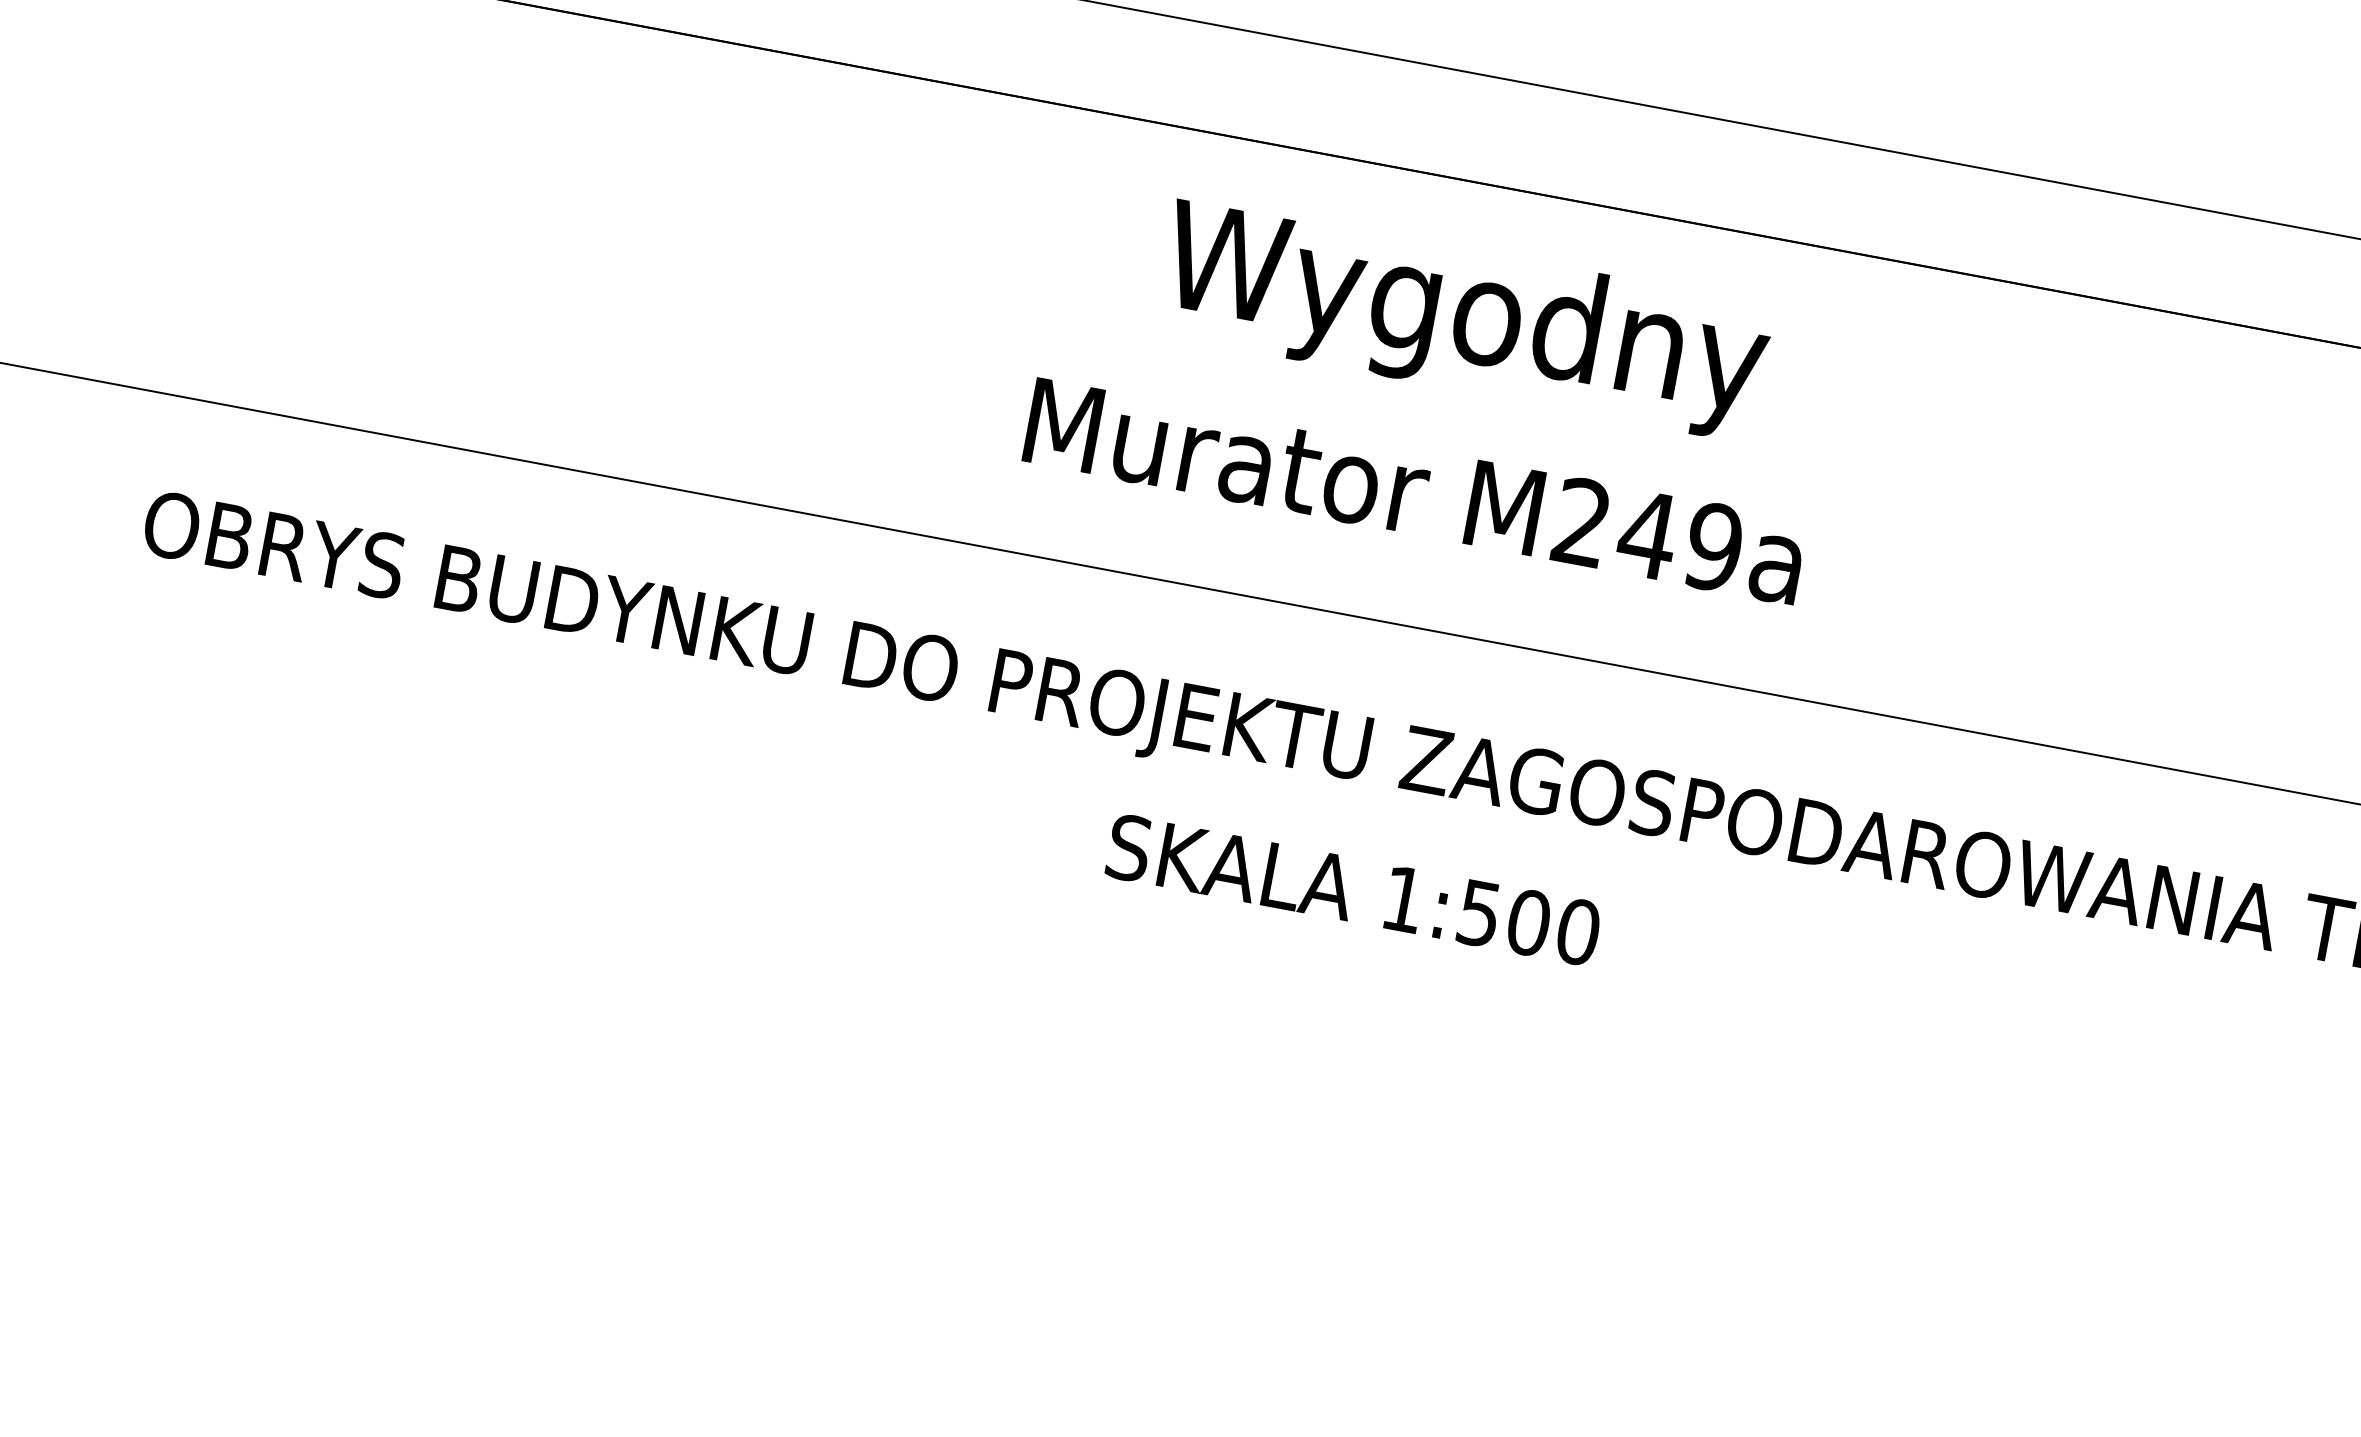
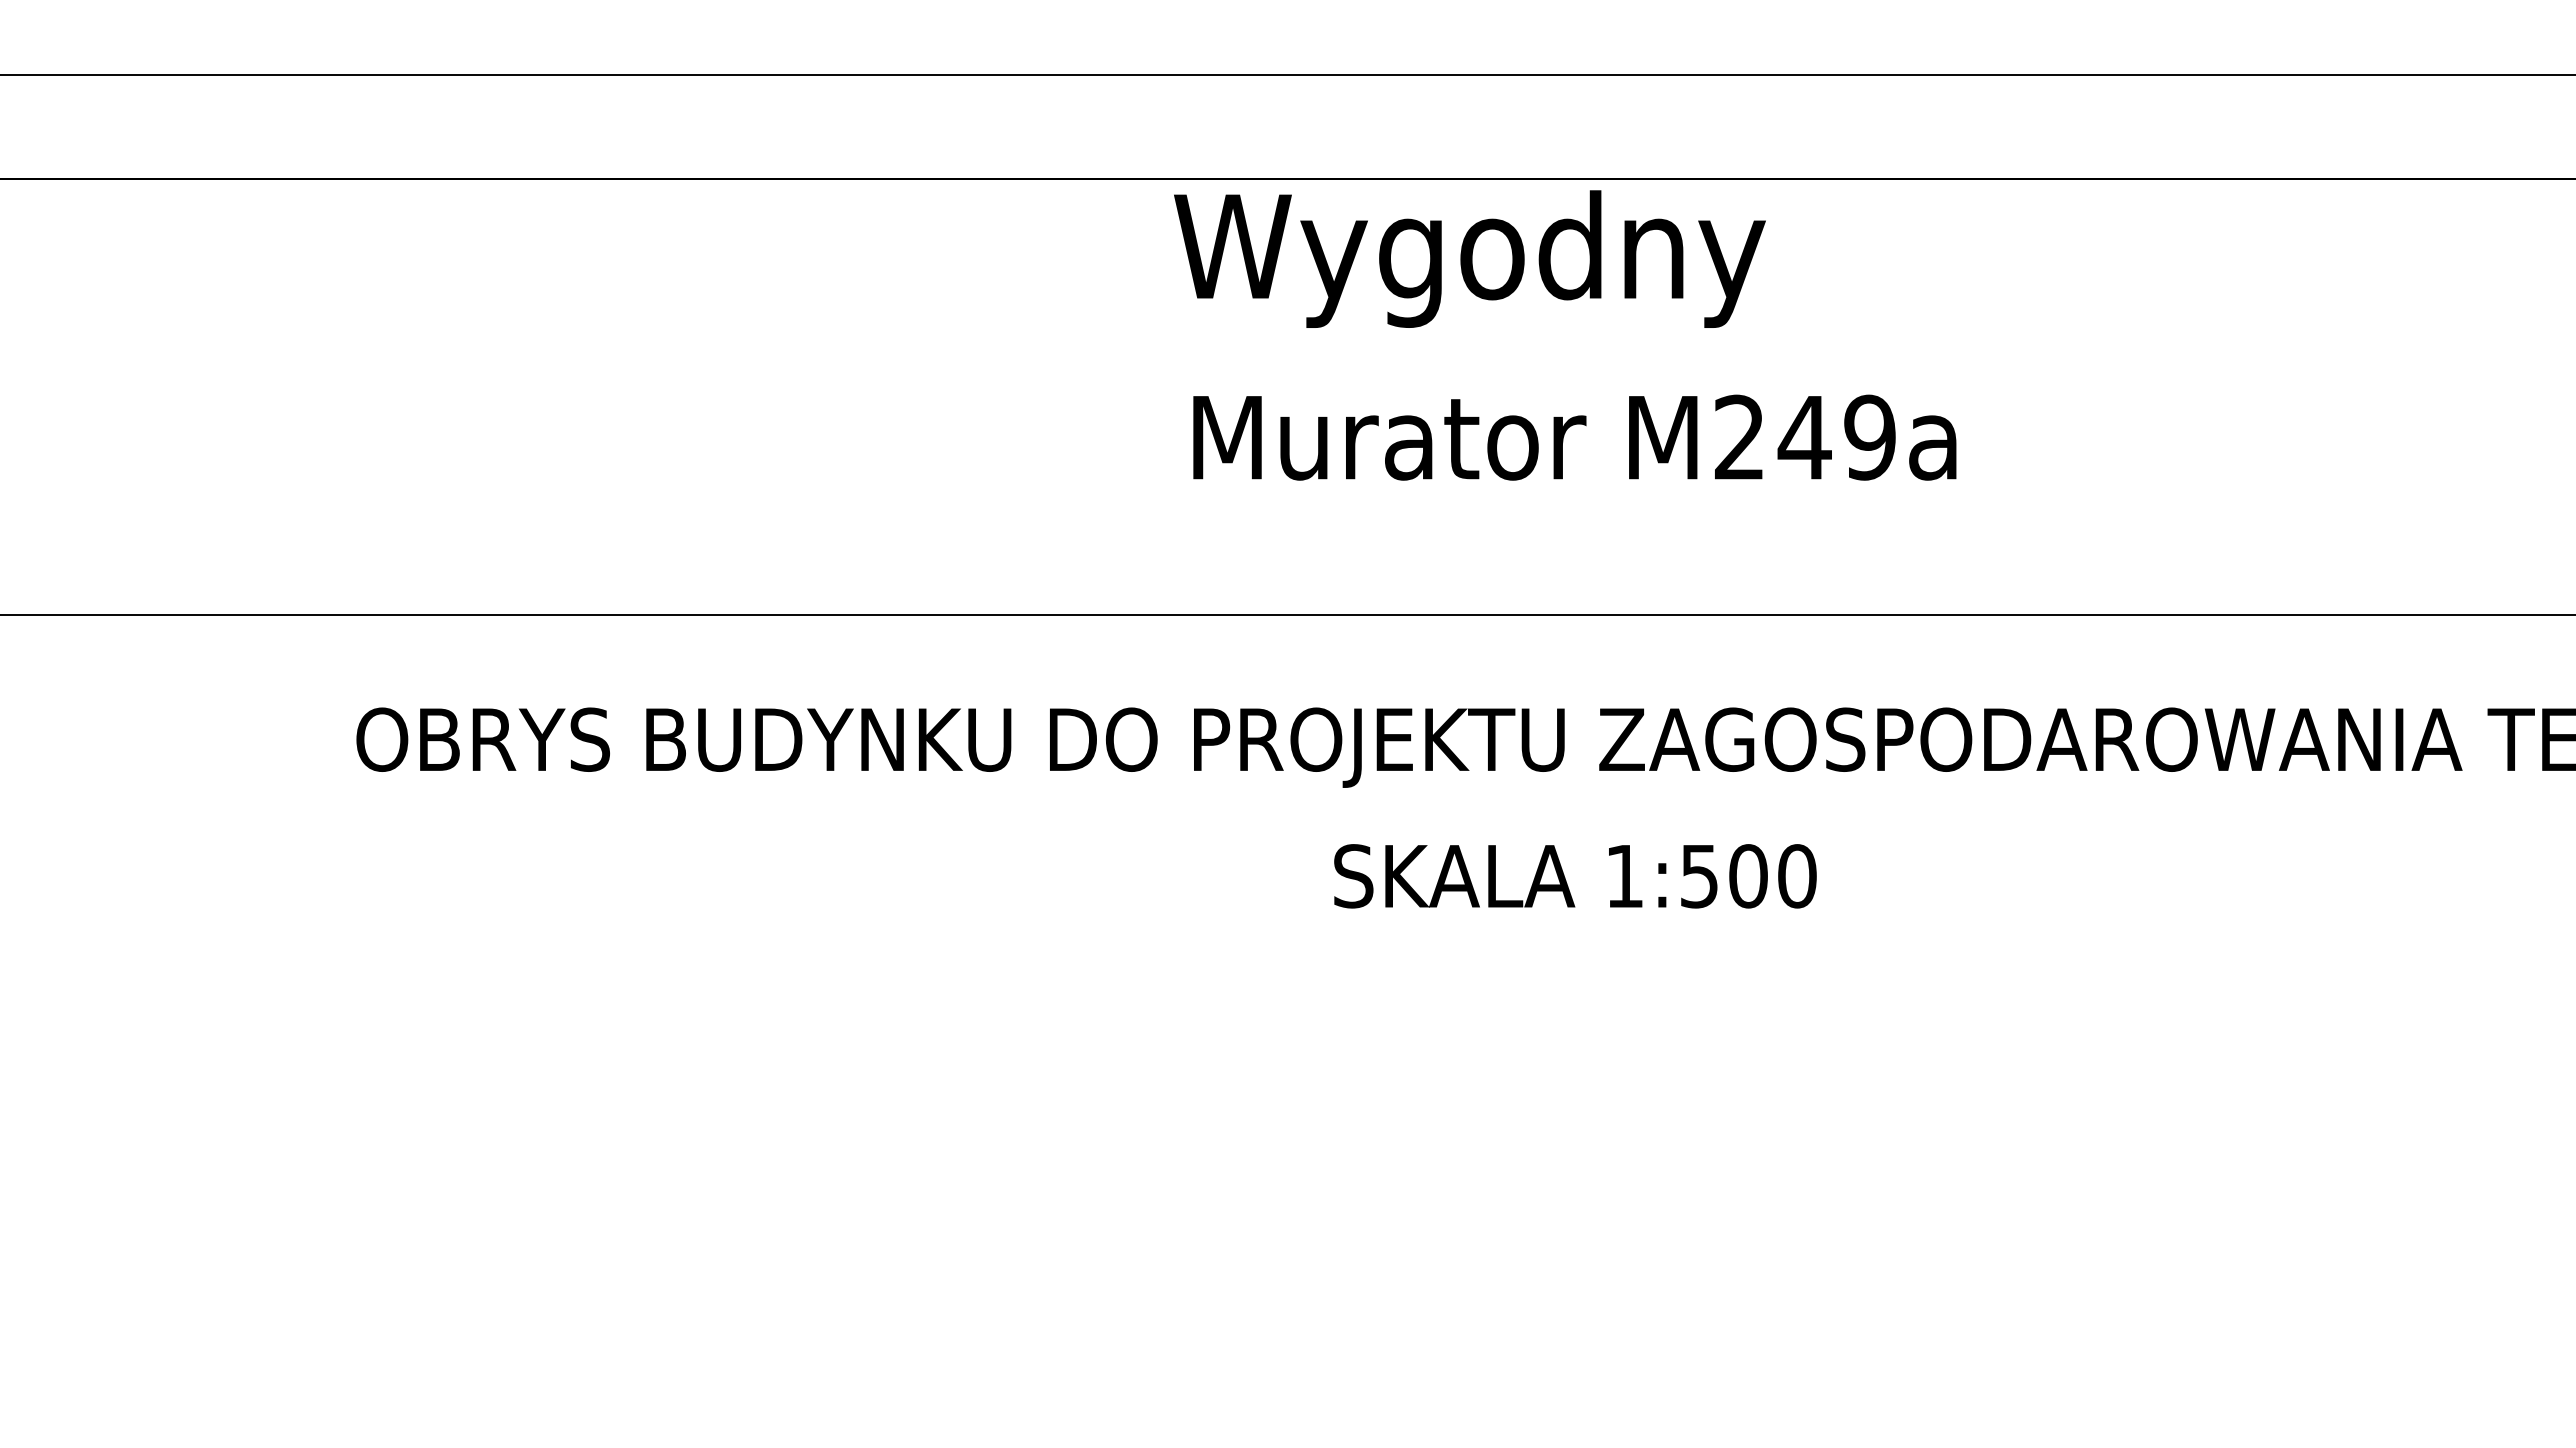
text: (1463, 319) -> (1469, 258), moved
text: (1414, 491) -> (1574, 437), moved

